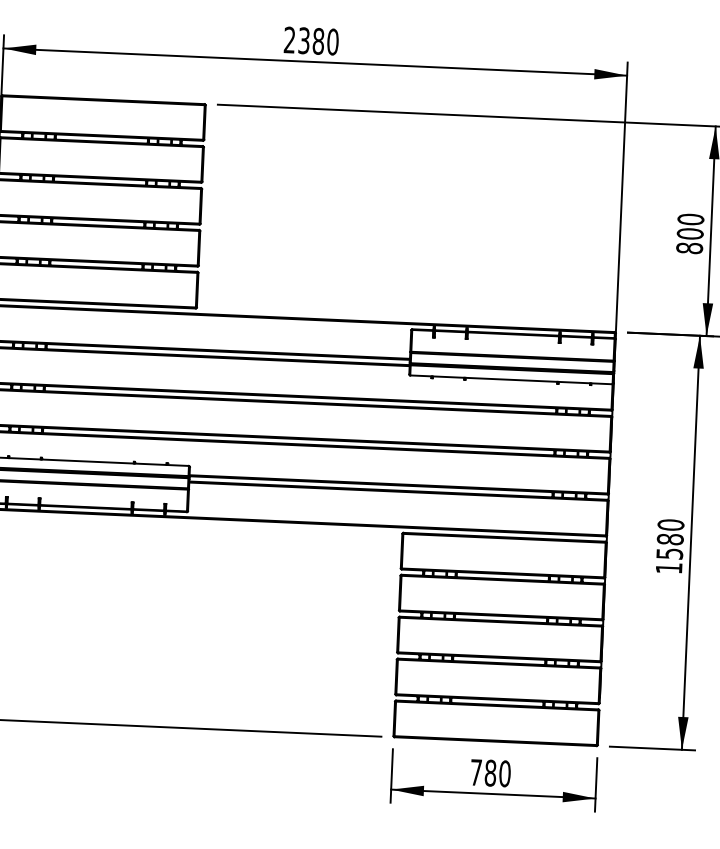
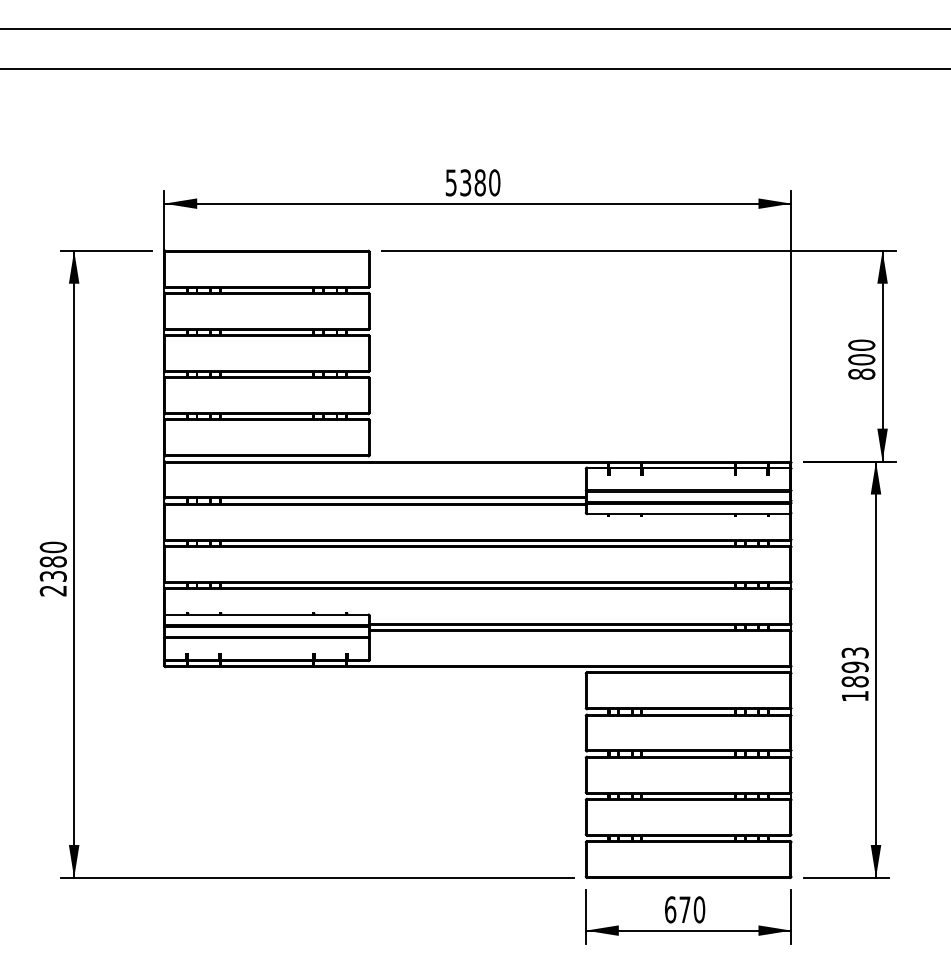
text: (289, 39) -> (450, 182), 2380 -> 5380
text: (669, 539) -> (854, 667), 1580 -> 1893
text: (483, 772) -> (677, 909), 780 -> 670

